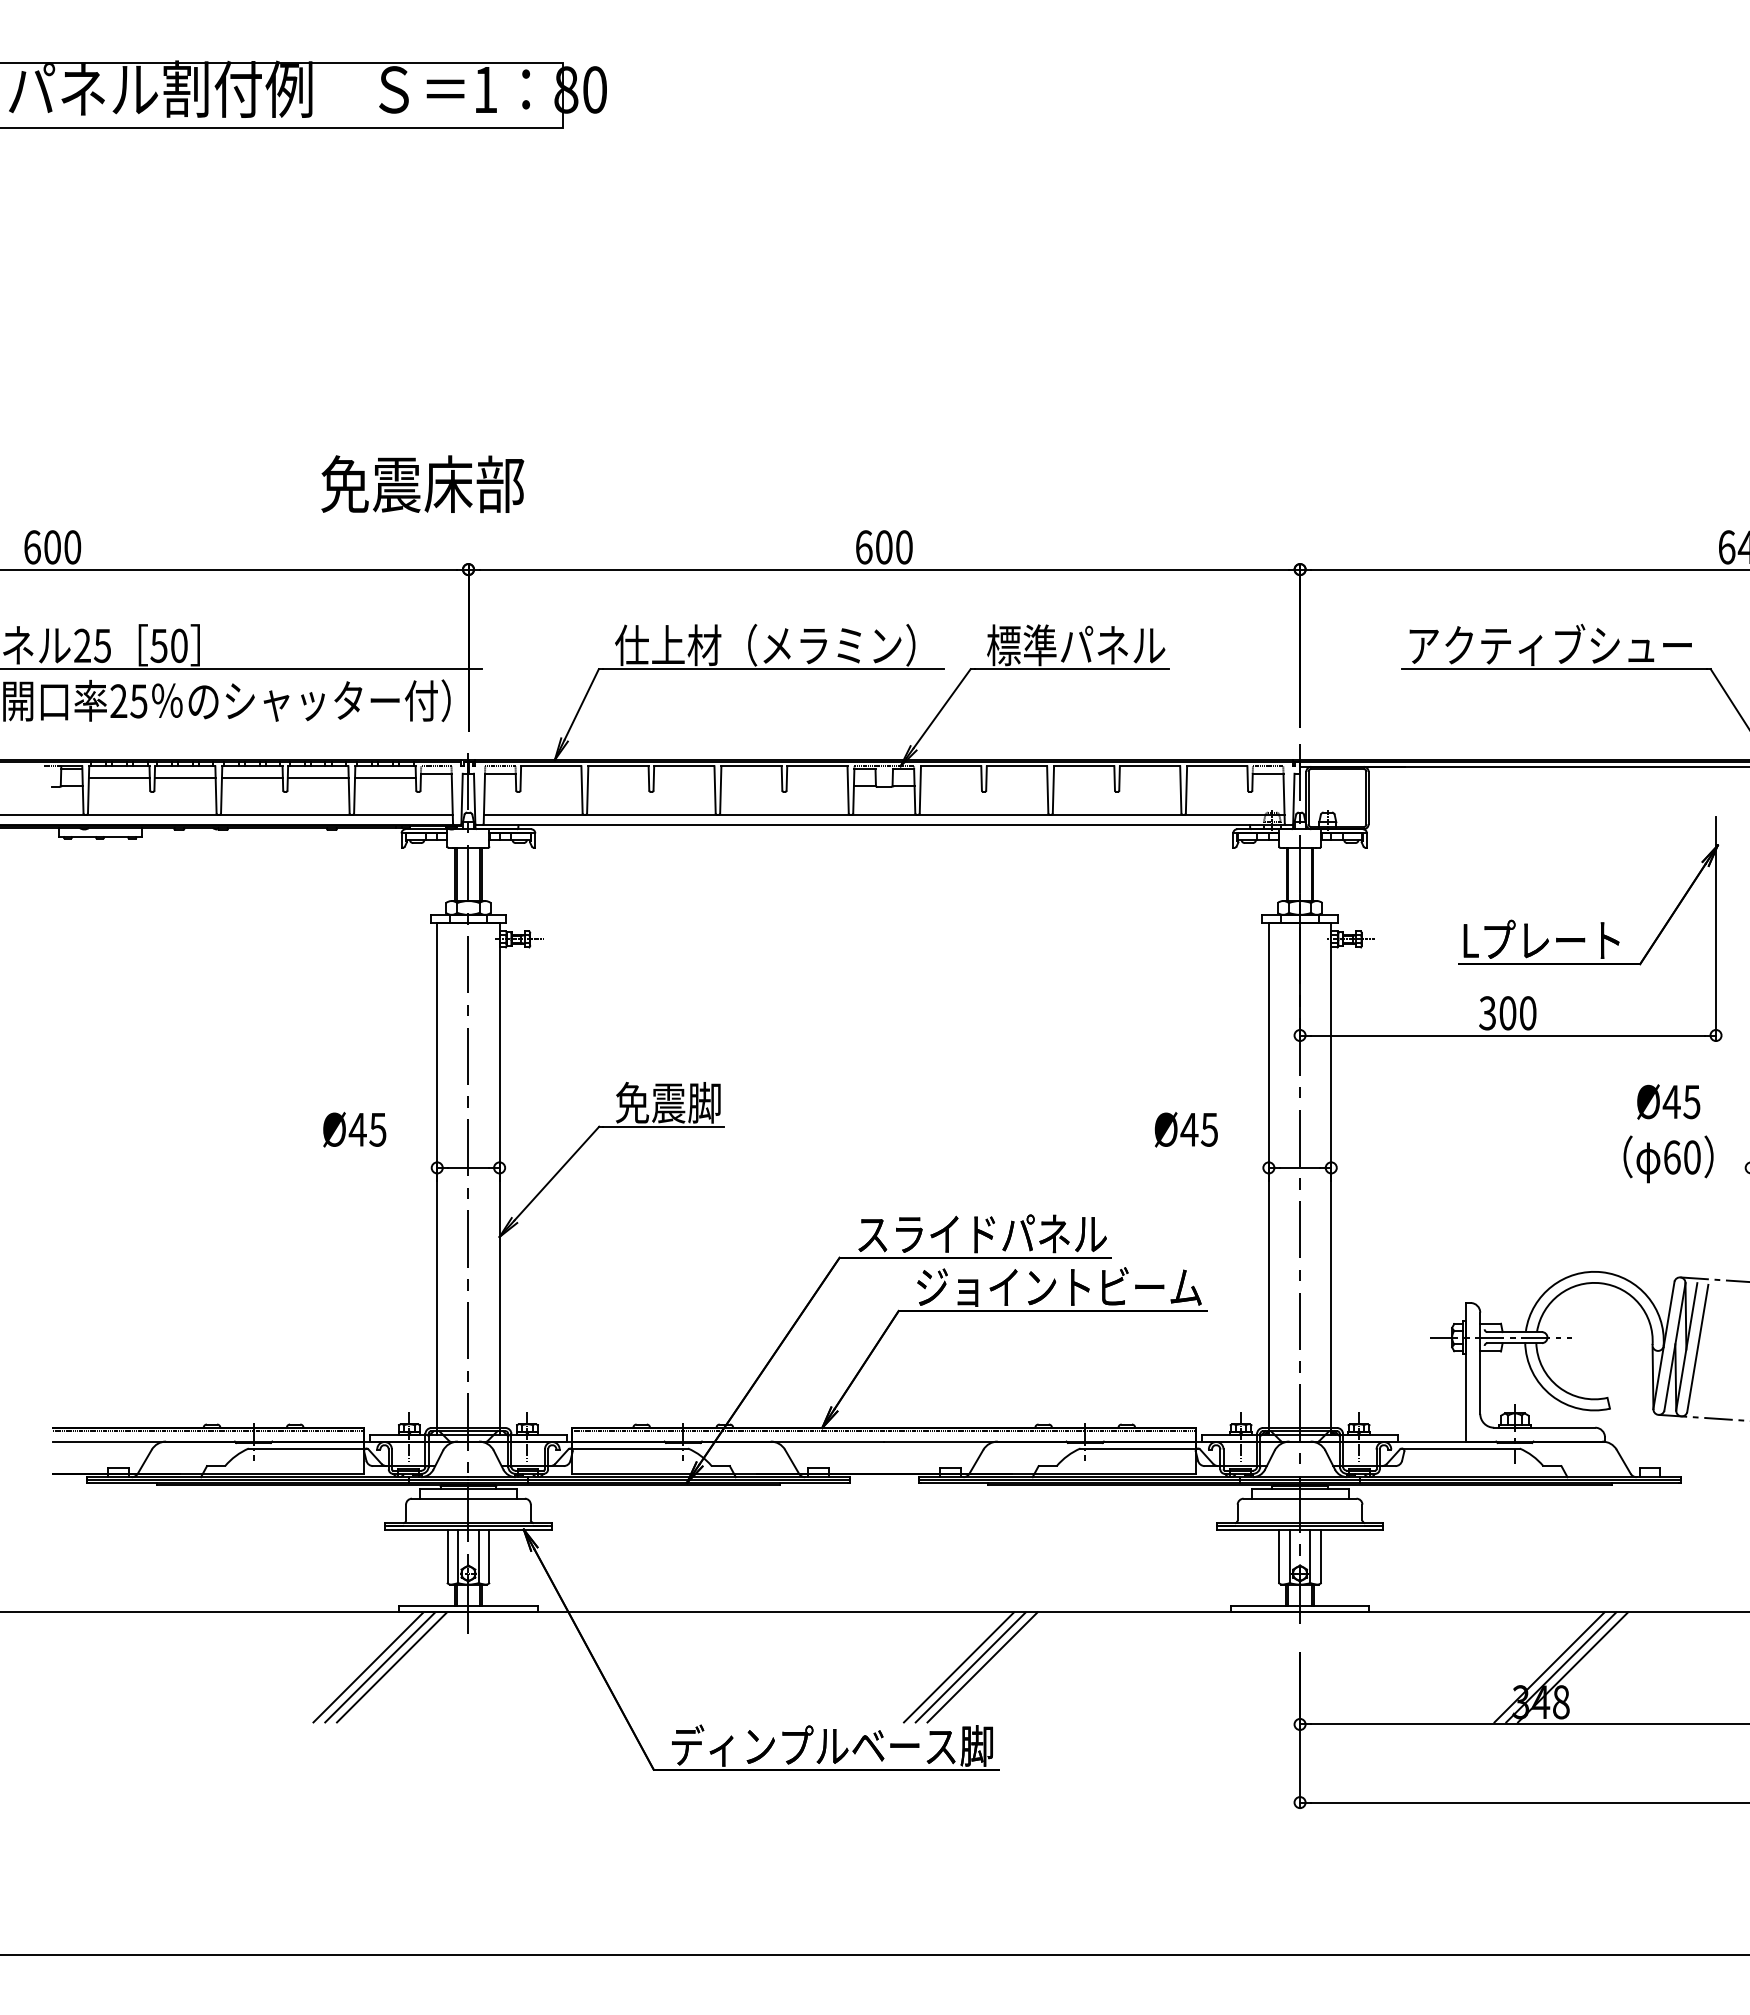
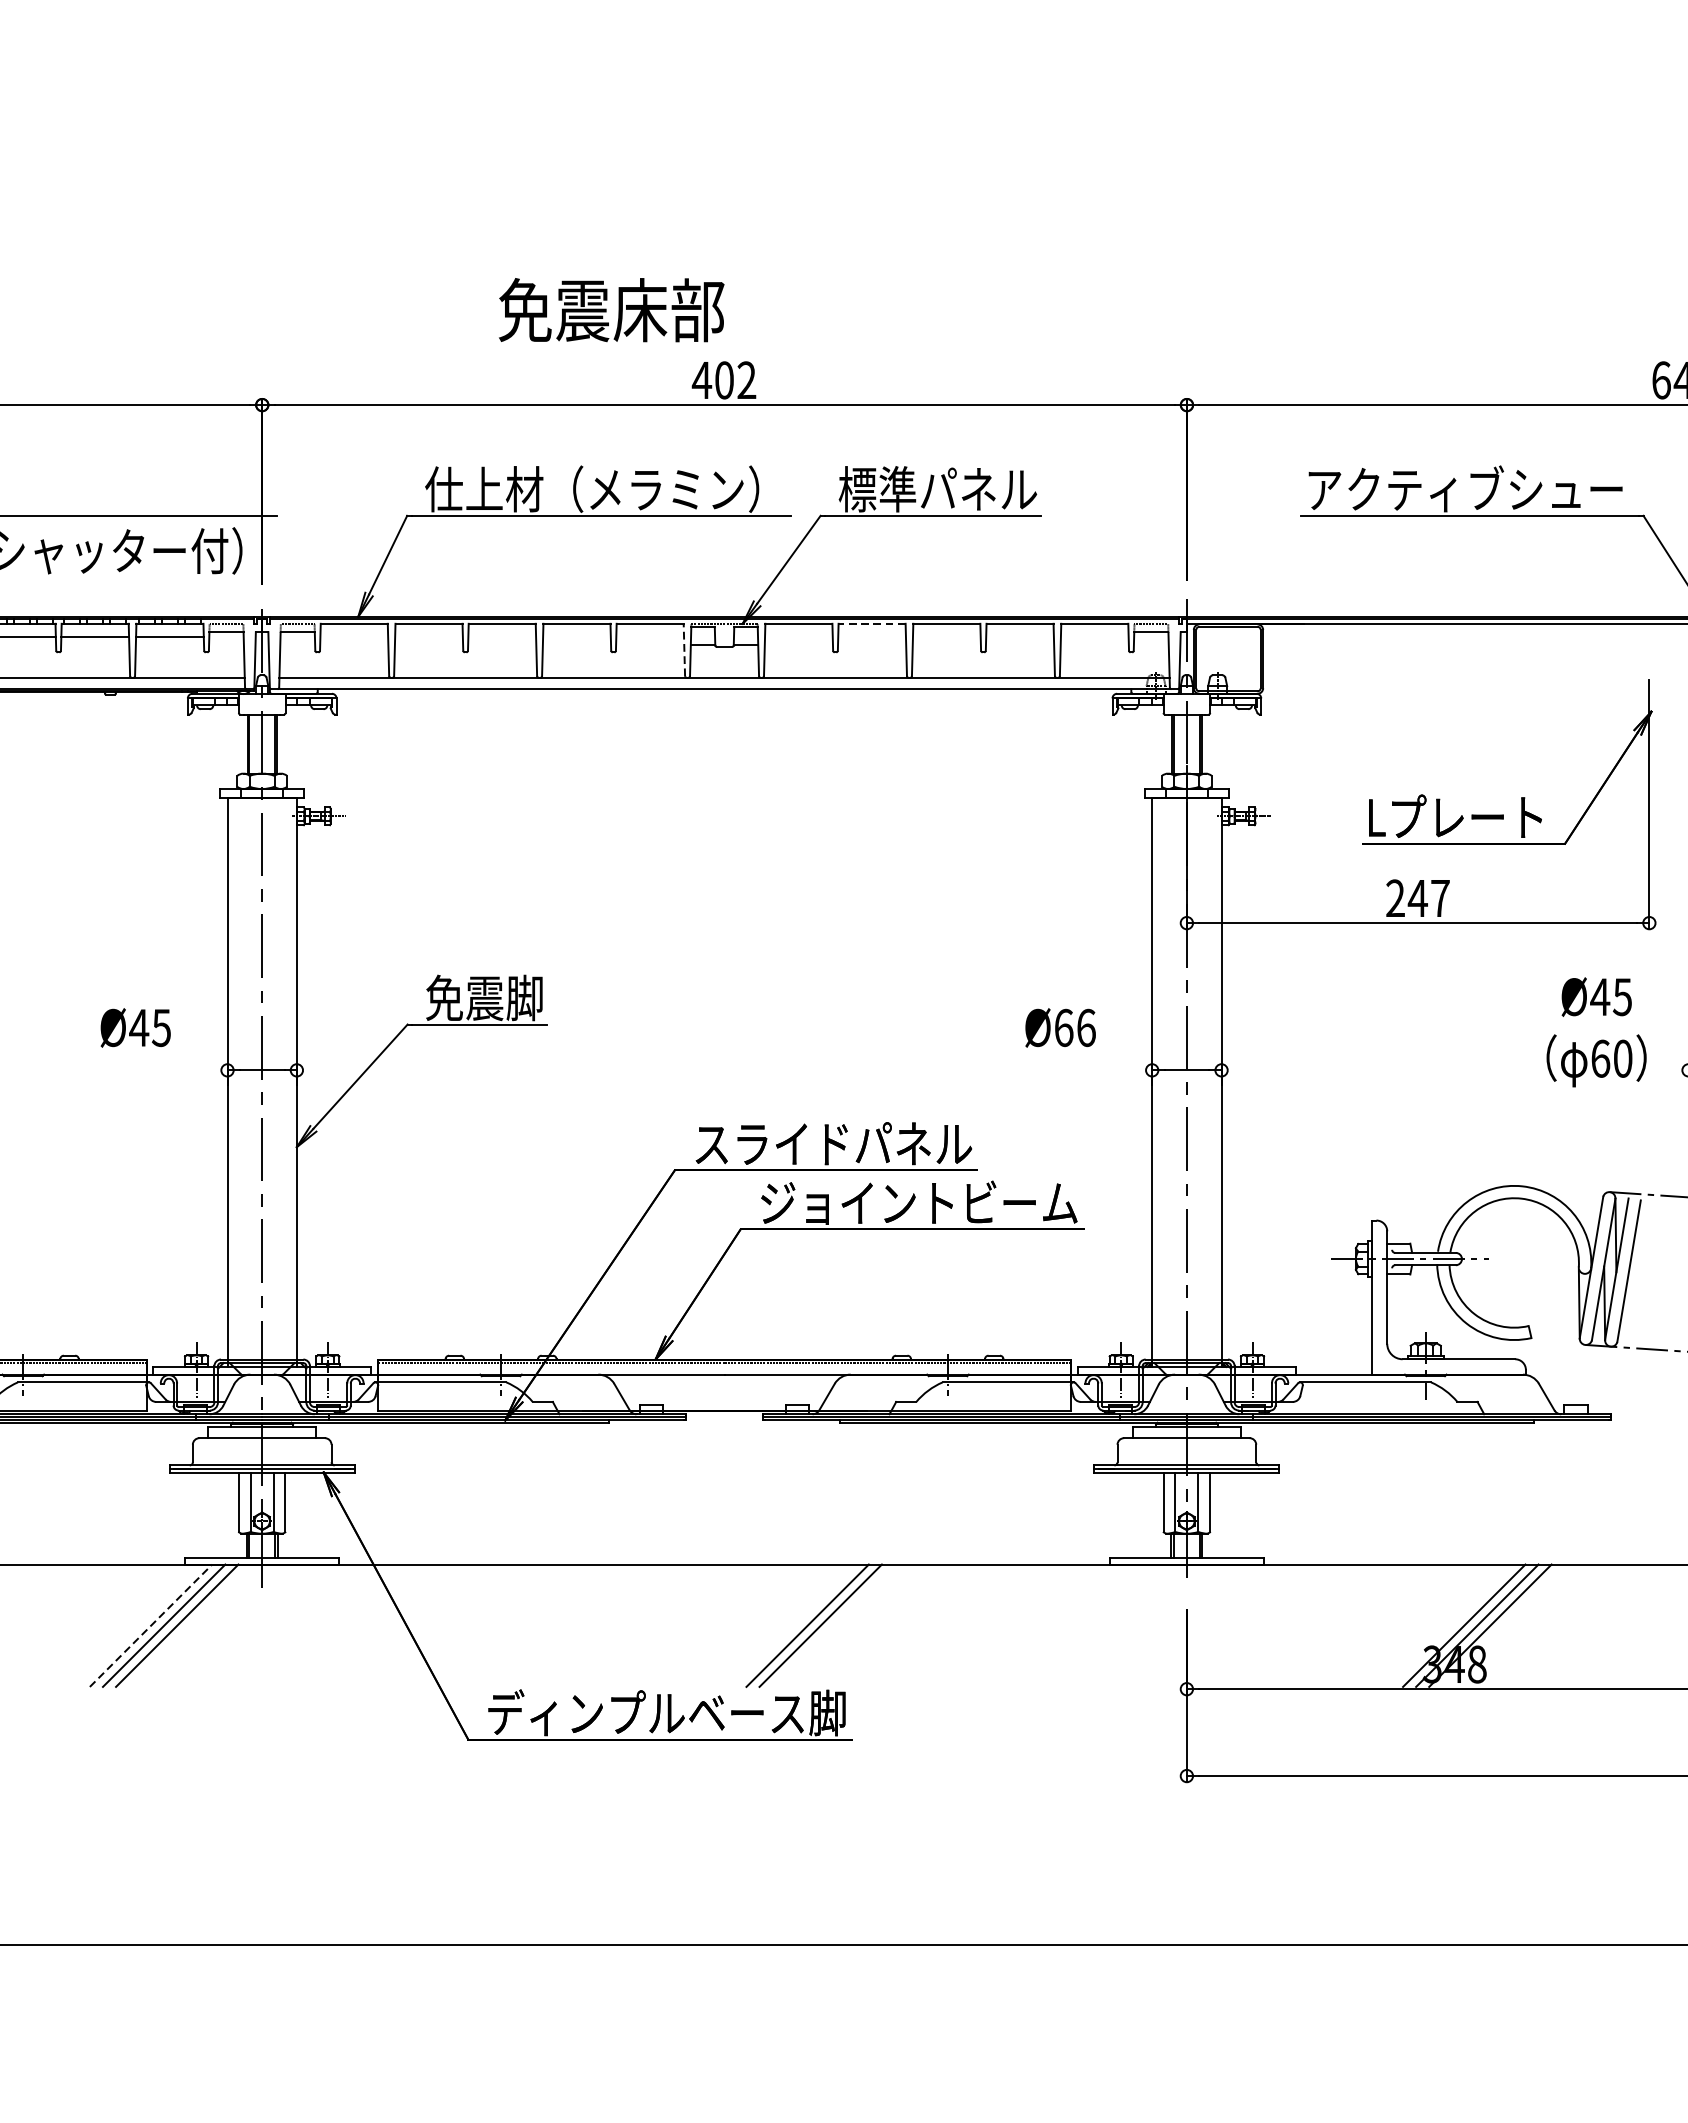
text: (422, 483) -> (611, 309), moved
text: (883, 547) -> (723, 380), 600 -> 402
line: (1016, 766) -> (871, 624), solid -> dashed
line: (848, 789) -> (684, 649), solid -> dashed
text: (1507, 1013) -> (1417, 898), 300 -> 247
text: (1199, 1129) -> (1075, 1027), Ø45 -> Ø66
line: (368, 1667) -> (151, 1625), solid -> dashed
line: (982, 1667) -> (833, 1625), removed

